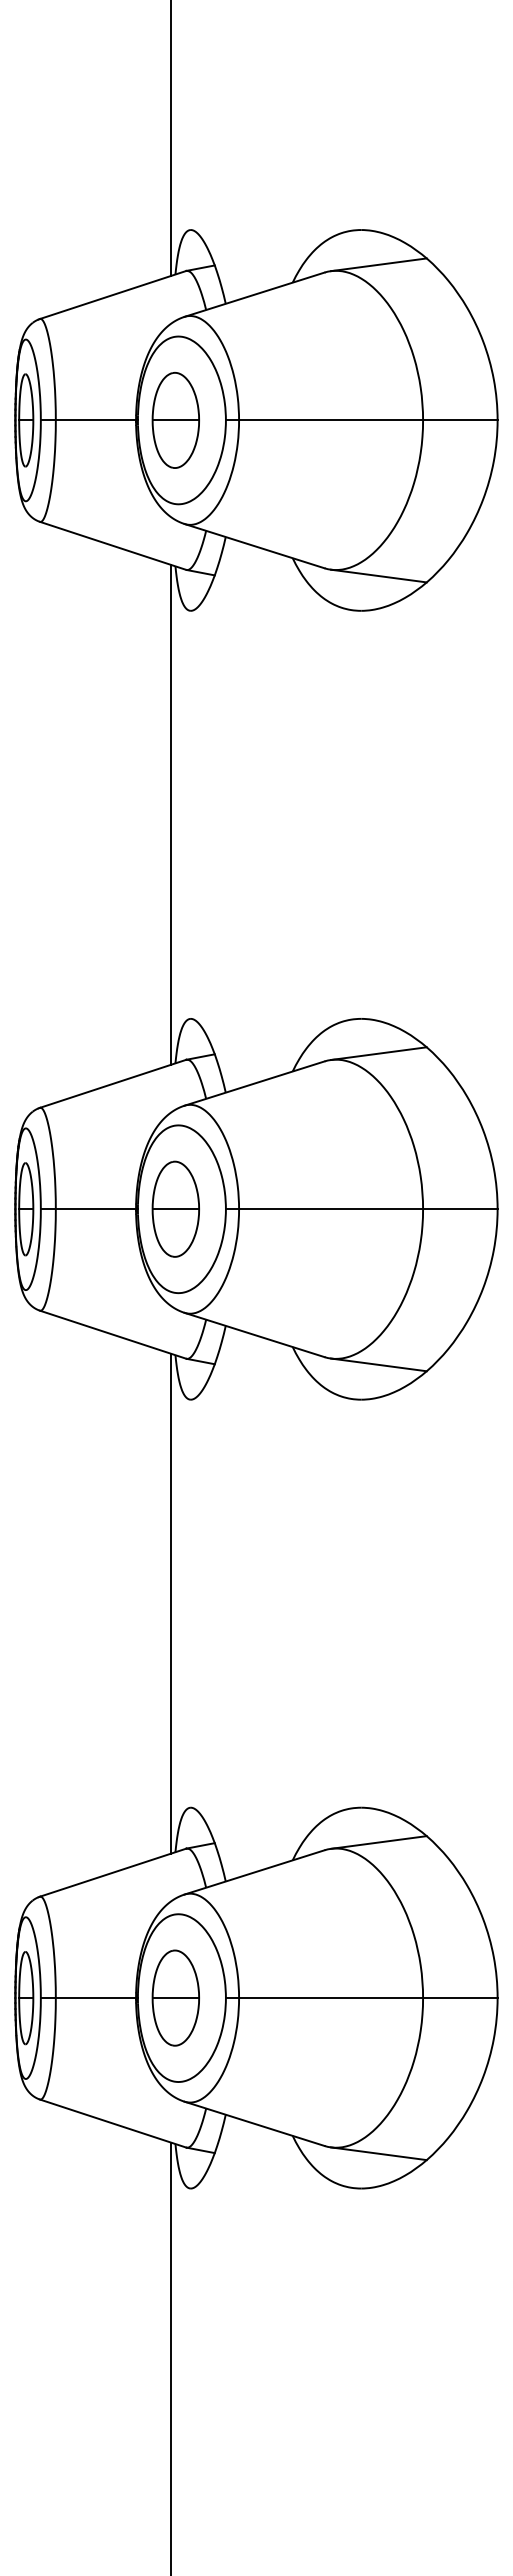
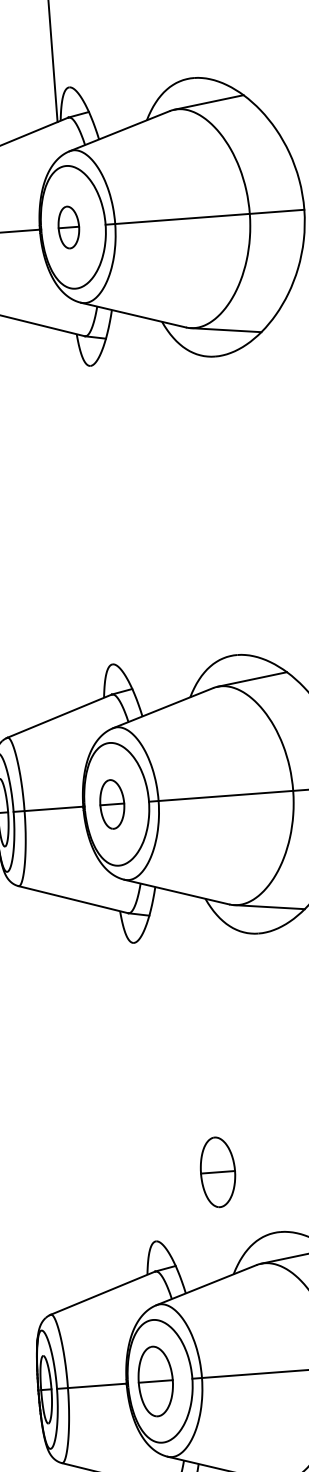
part: (175, 420) -> (68, 227), size x0.6
line: (171, 814) -> (87, 515), removed
part: (175, 1208) -> (112, 803), size x0.7
line: (171, 1603) -> (130, 1093), removed
part: (281, 1719) -> (217, 1171), added

